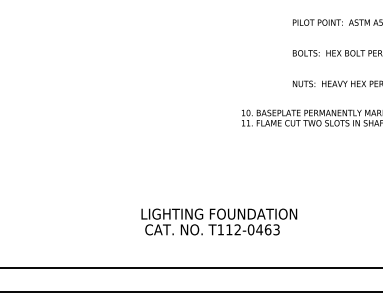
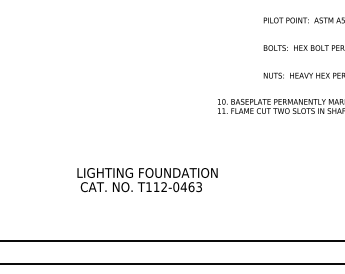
text: (219, 222) -> (147, 180), moved

